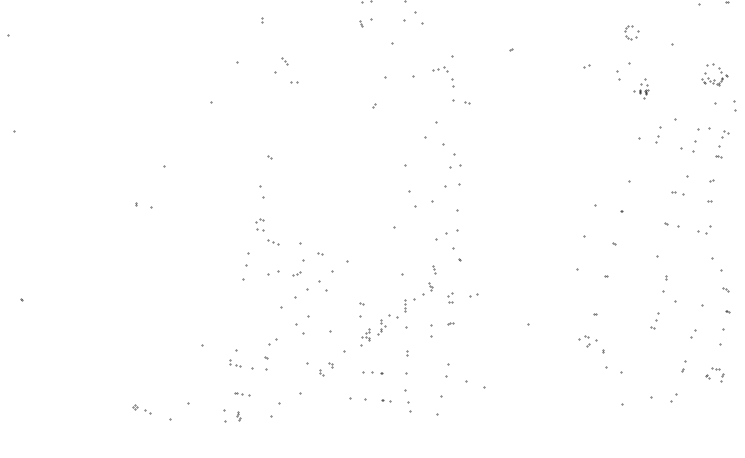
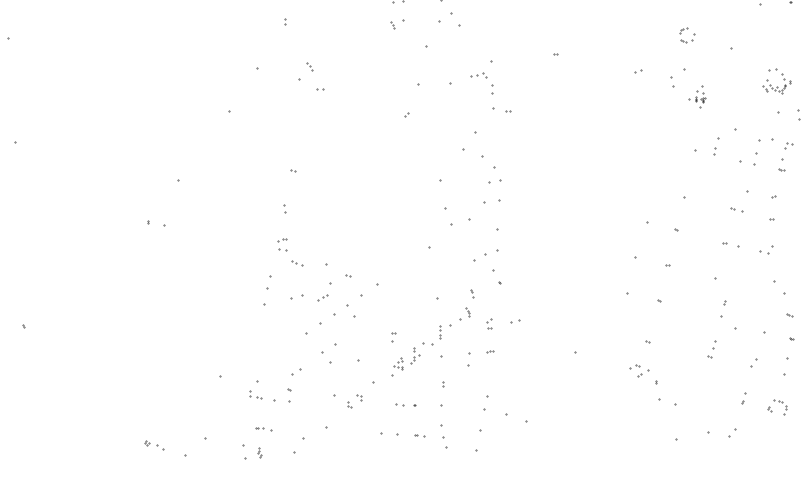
part: (261, 191) -> (284, 208), size x0.62
part: (361, 310) -> (393, 337), size x0.62
part: (367, 371) -> (399, 404), size x0.62

